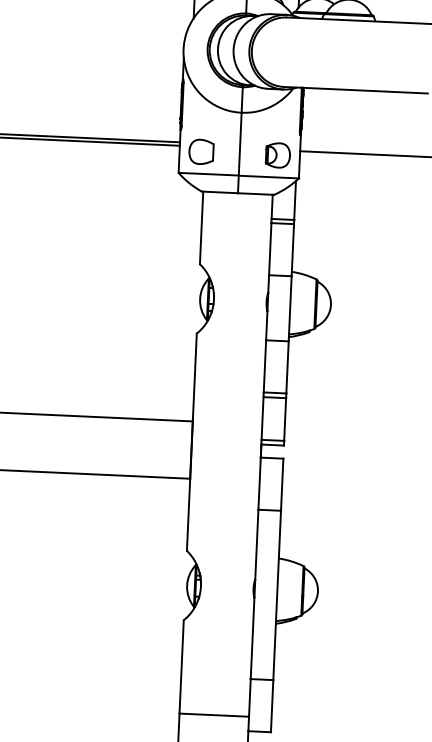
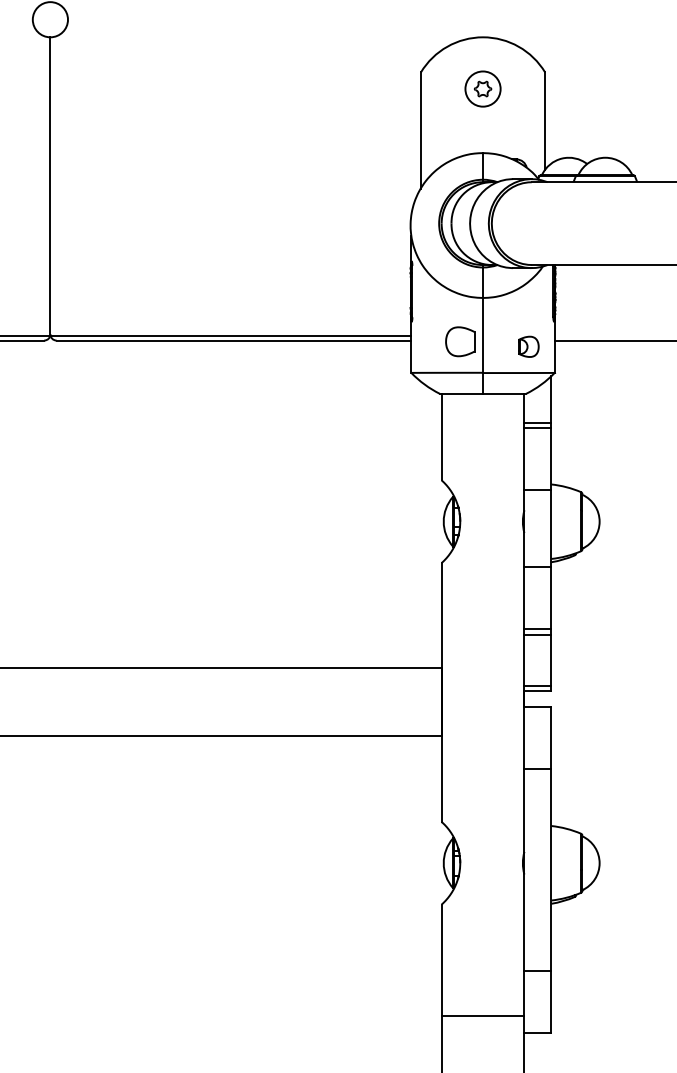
part: (201, 151) -> (460, 341), moved
part: (277, 155) -> (528, 346), size x0.7

